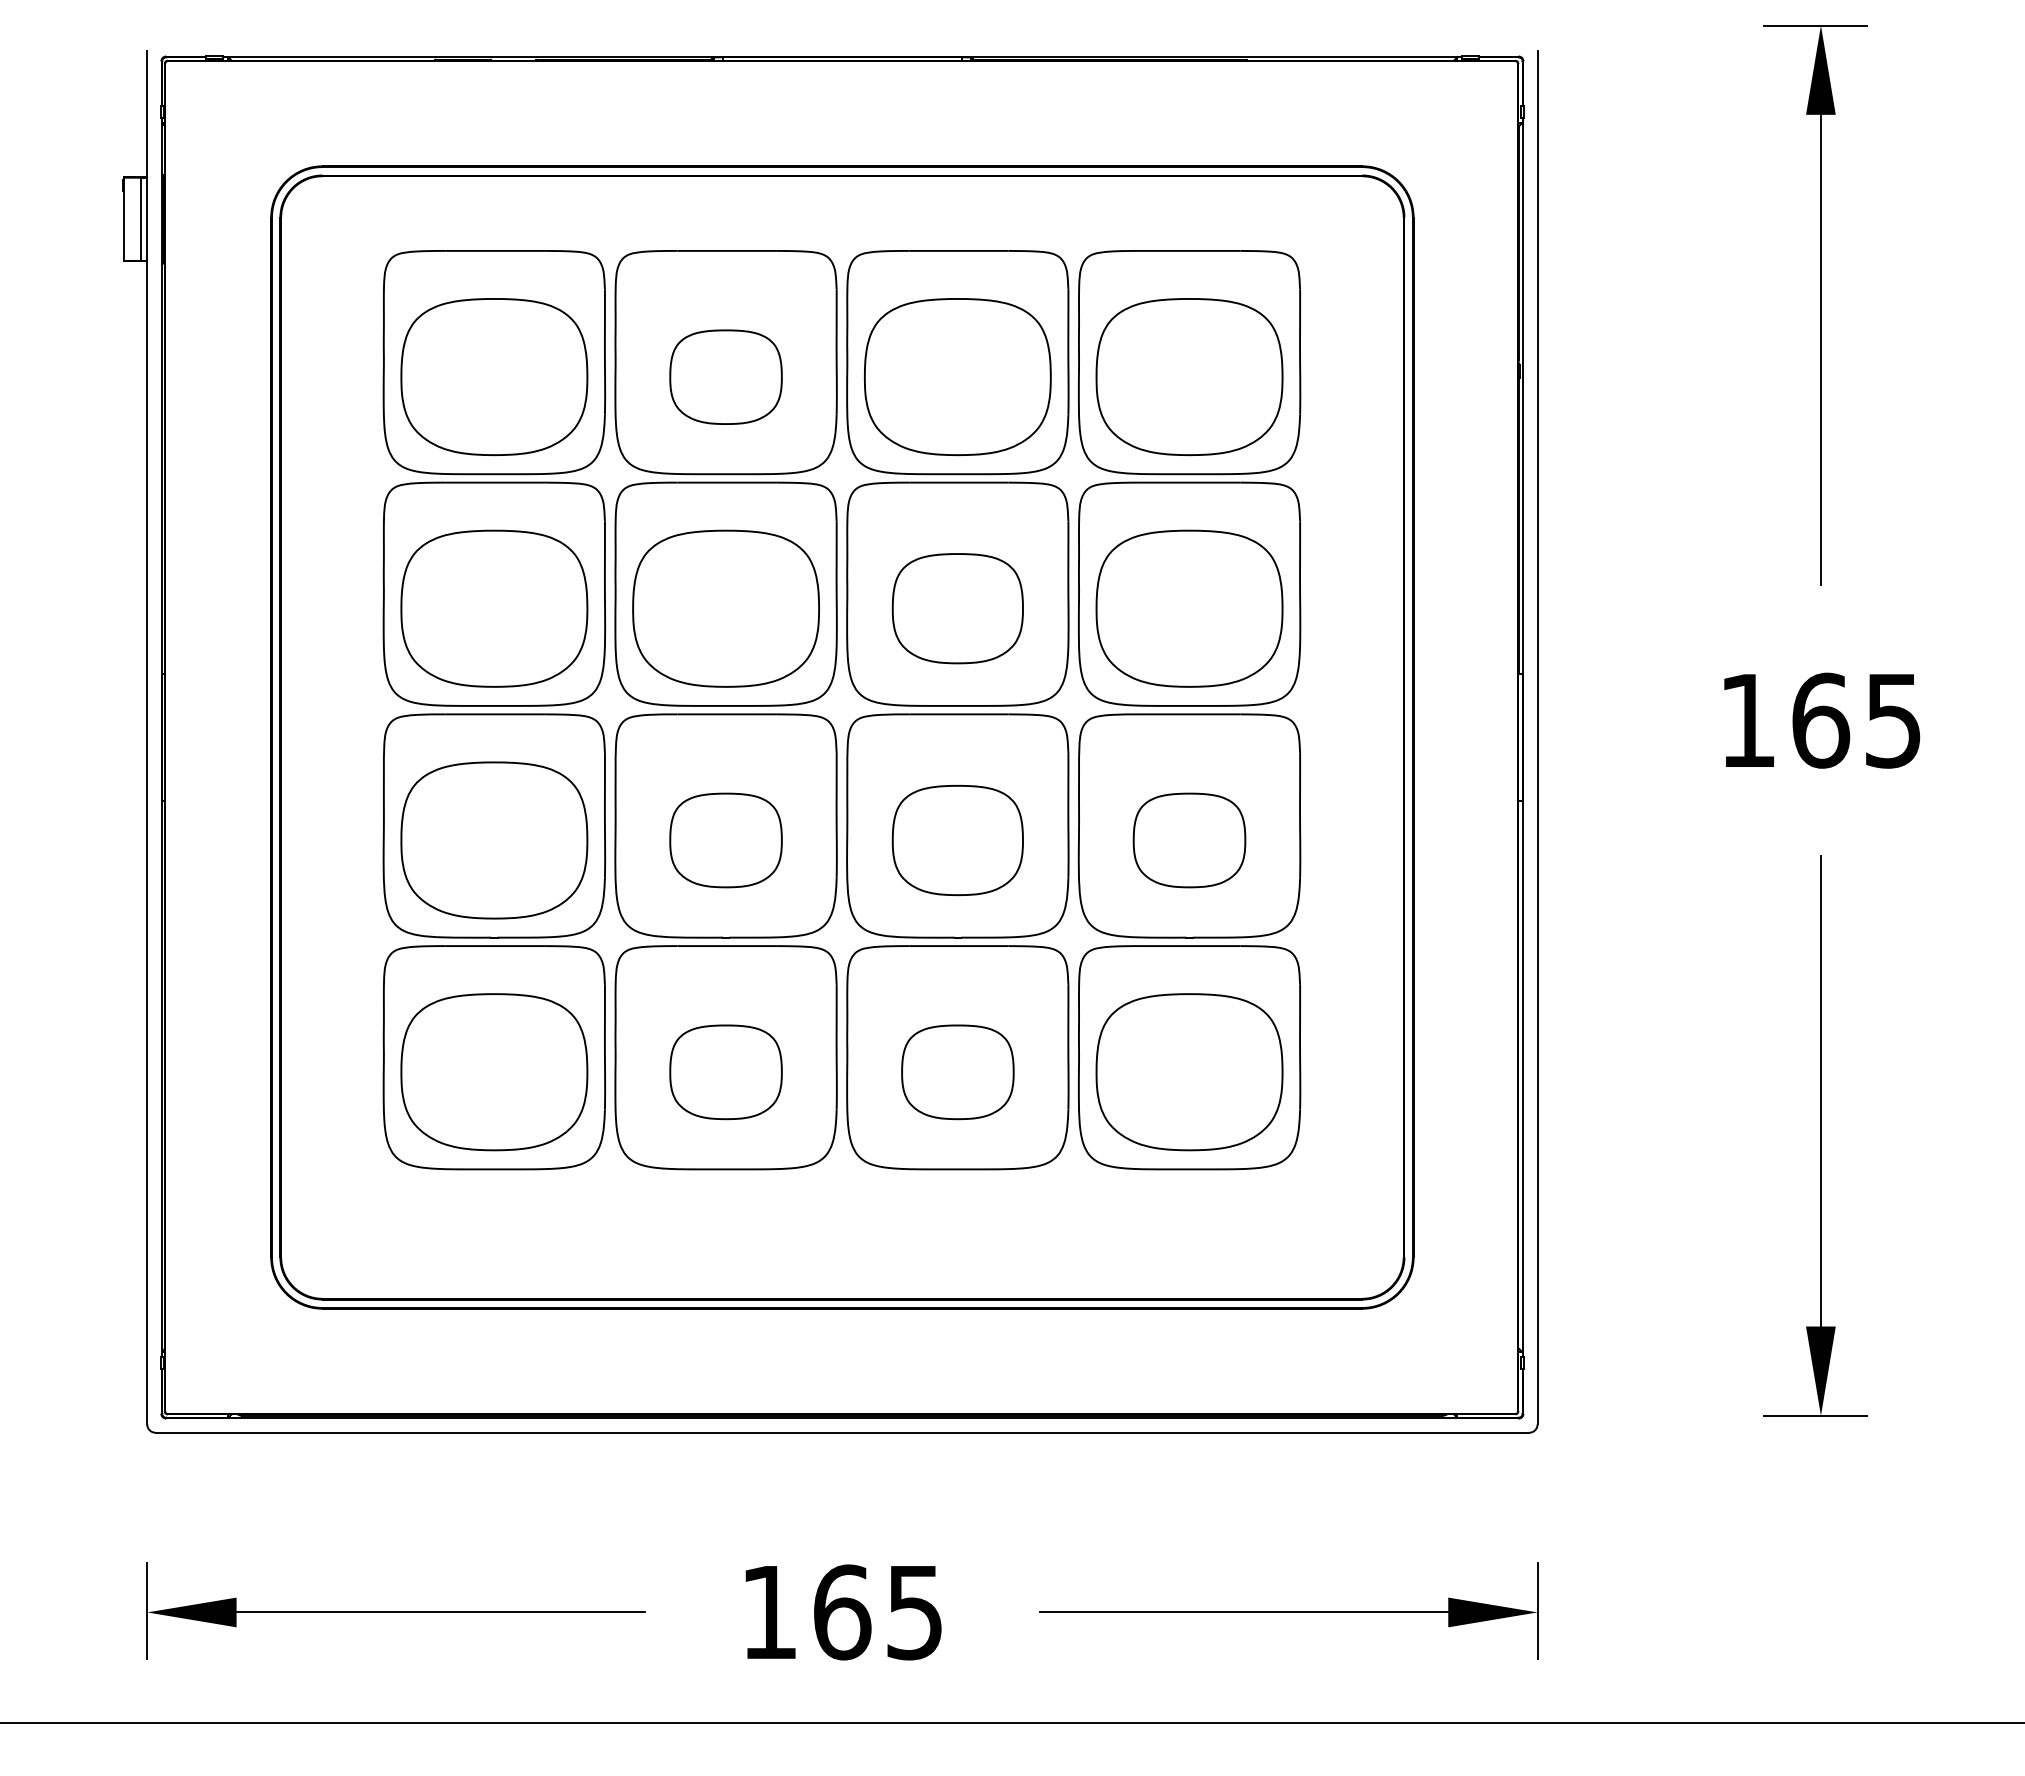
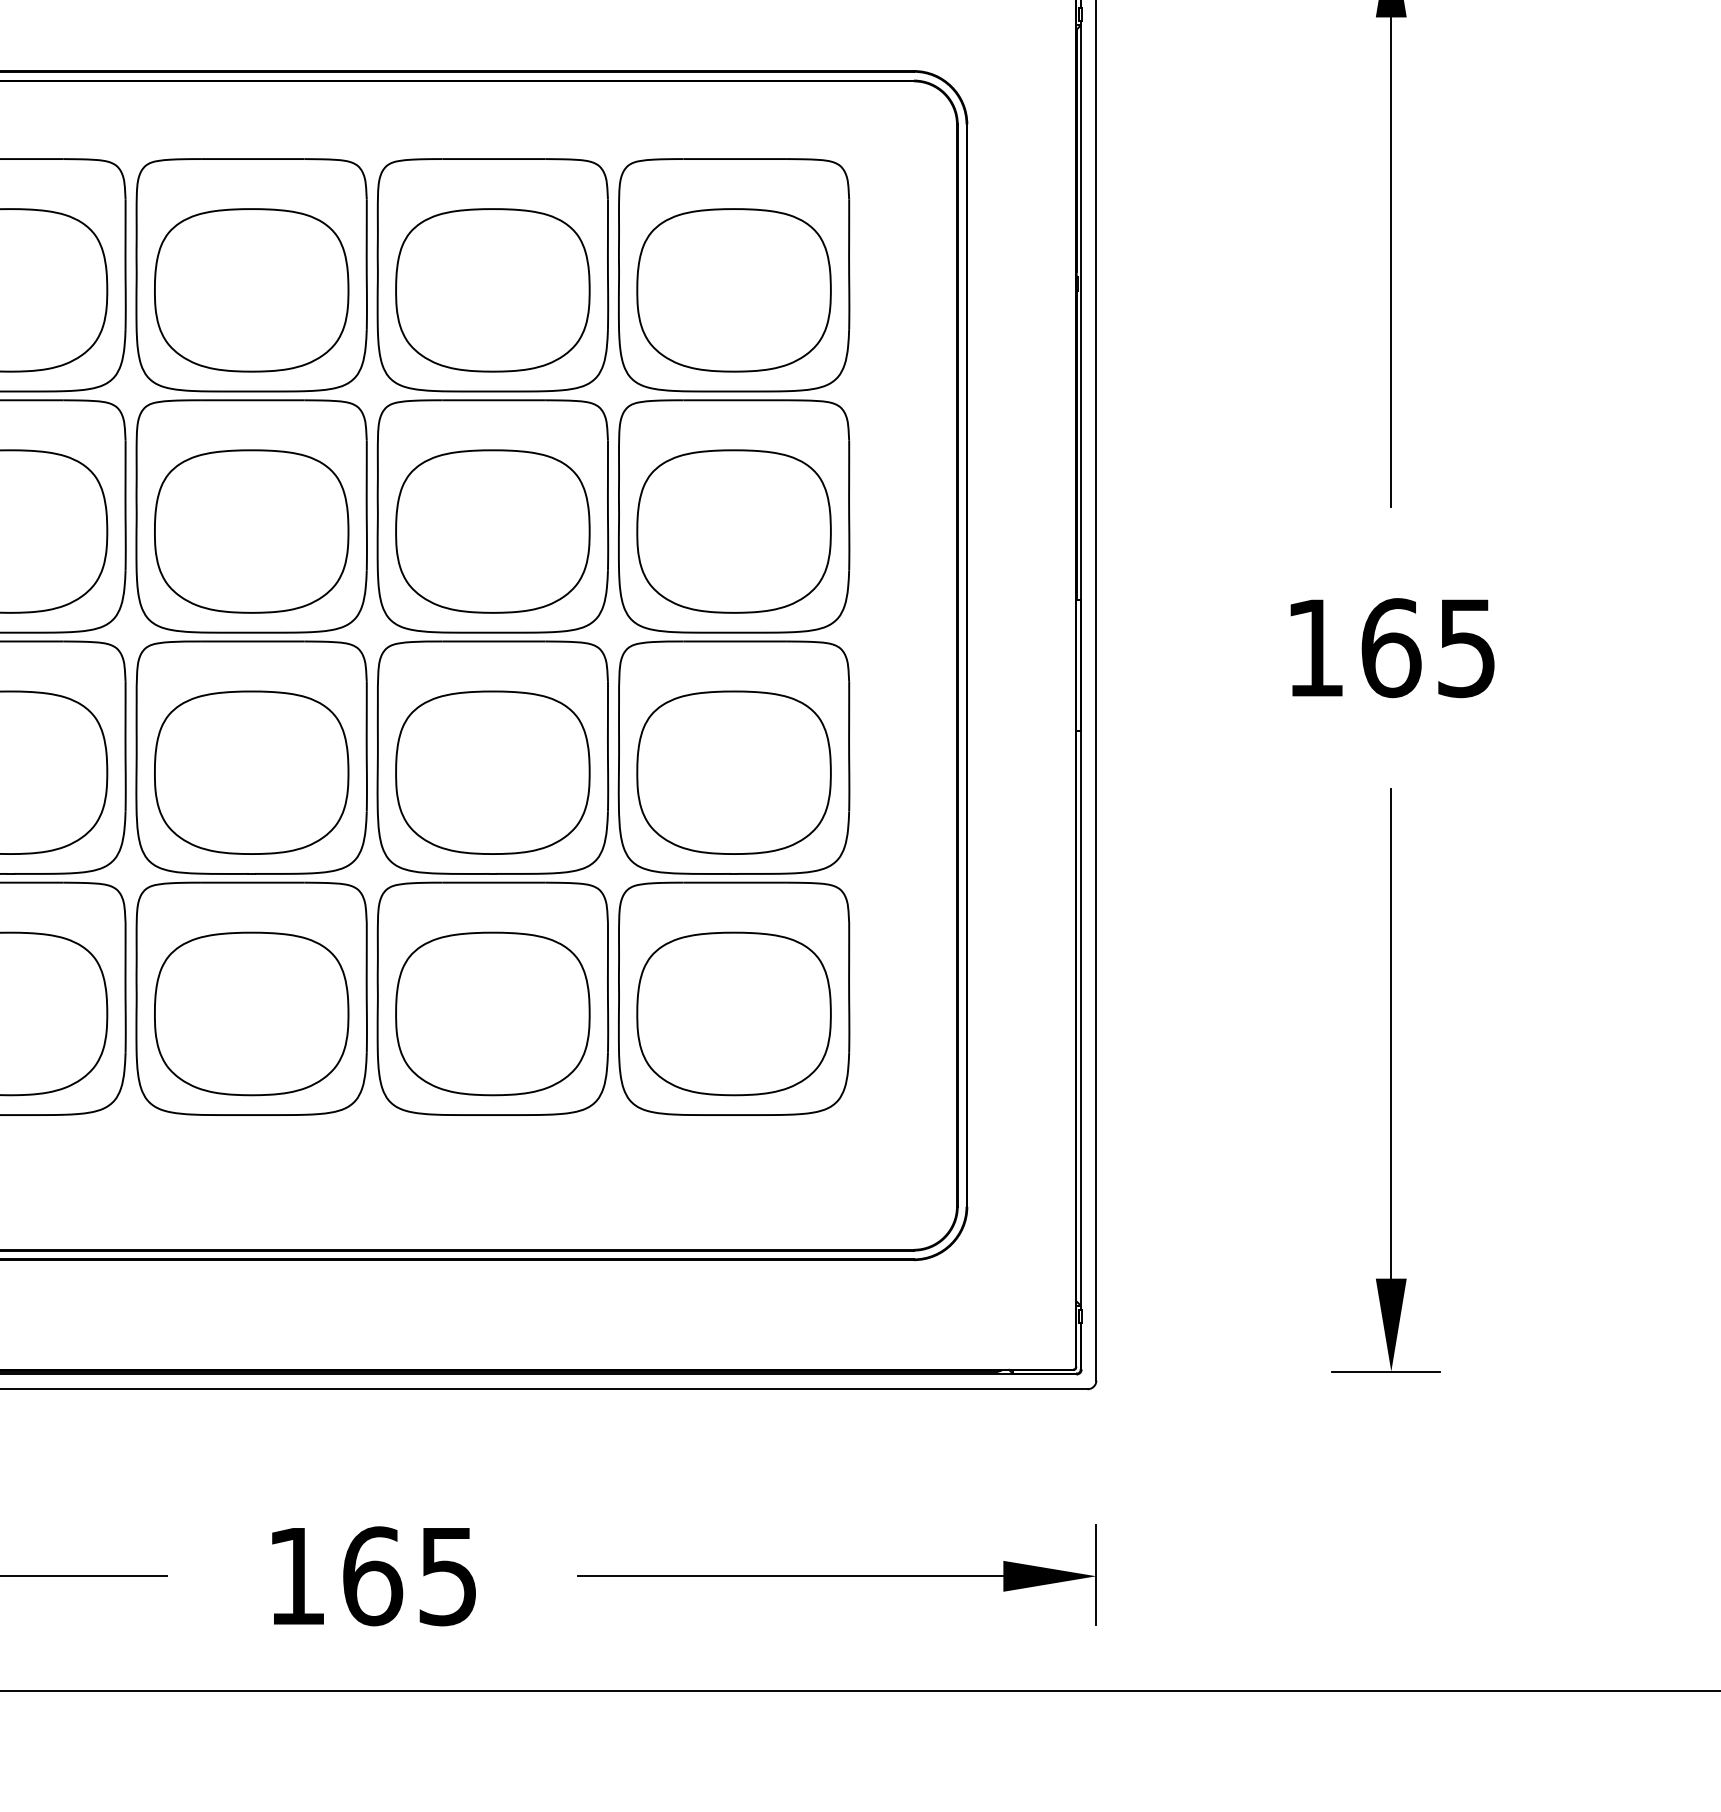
part: (725, 377) -> (251, 290), size x1.67
part: (957, 608) -> (492, 531), size x1.43
part: (725, 840) -> (251, 772), size x1.67
part: (957, 840) -> (492, 772), size x1.43
part: (1189, 840) -> (734, 772), size x1.67
part: (725, 1072) -> (251, 1014), size x1.67
part: (957, 1072) -> (492, 1014), size x1.67

